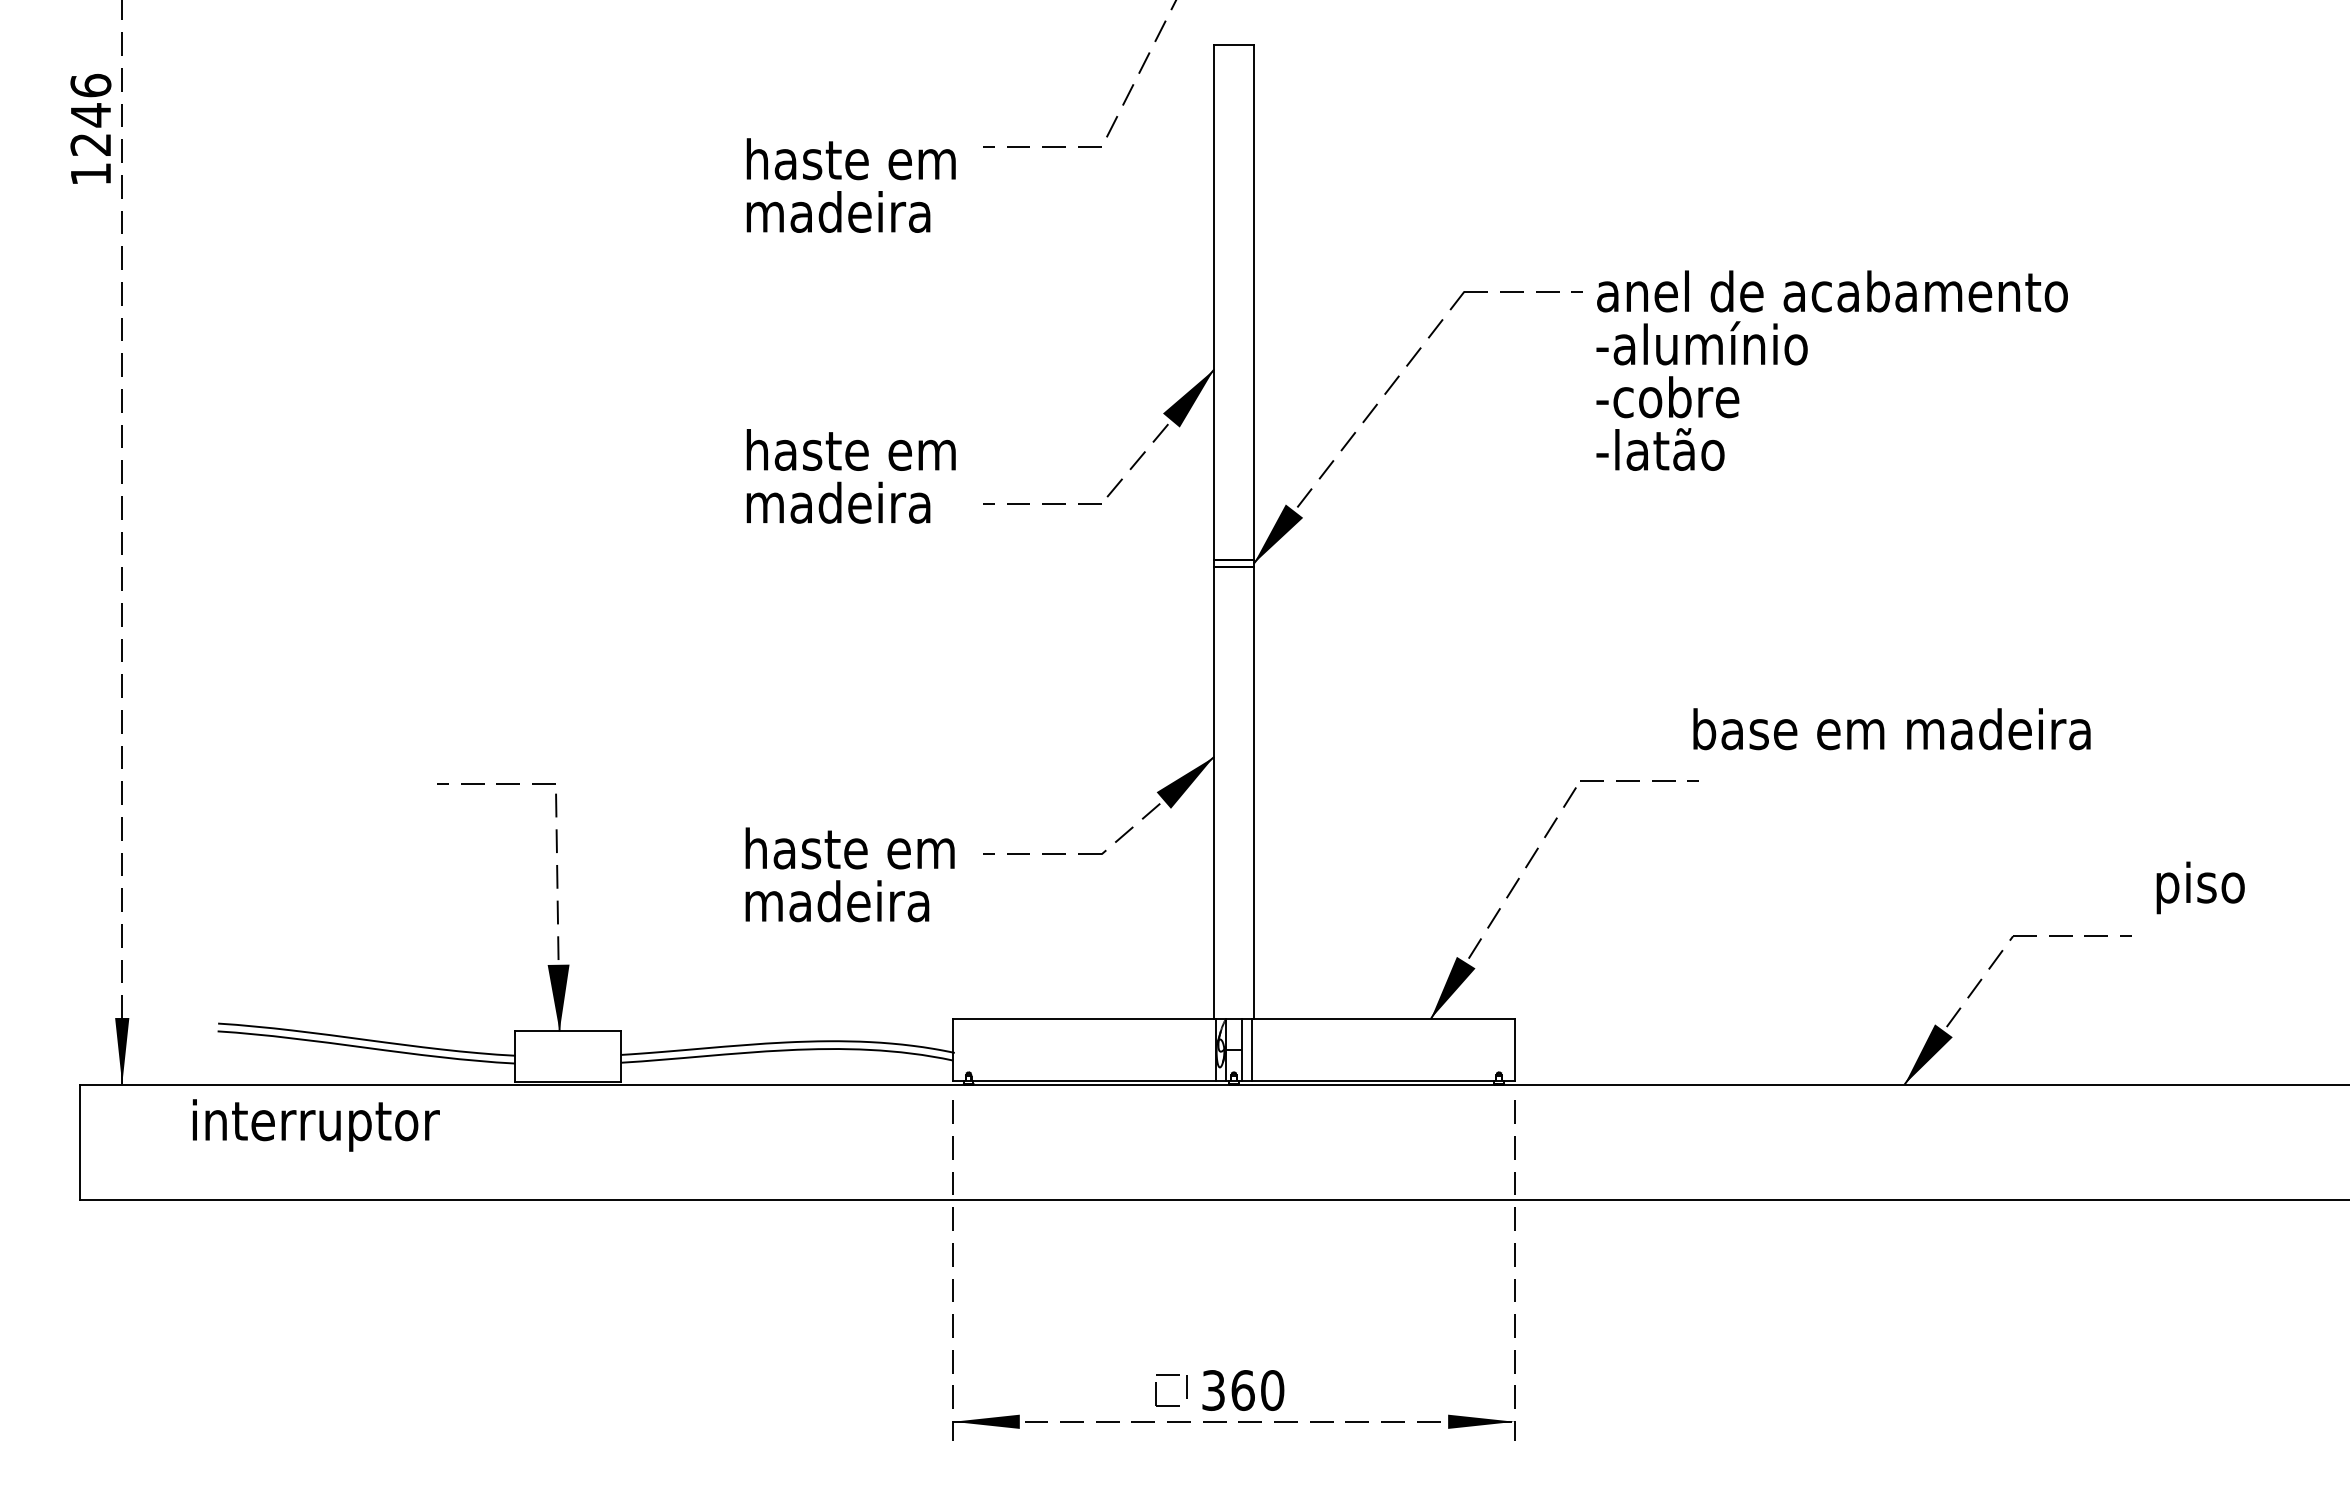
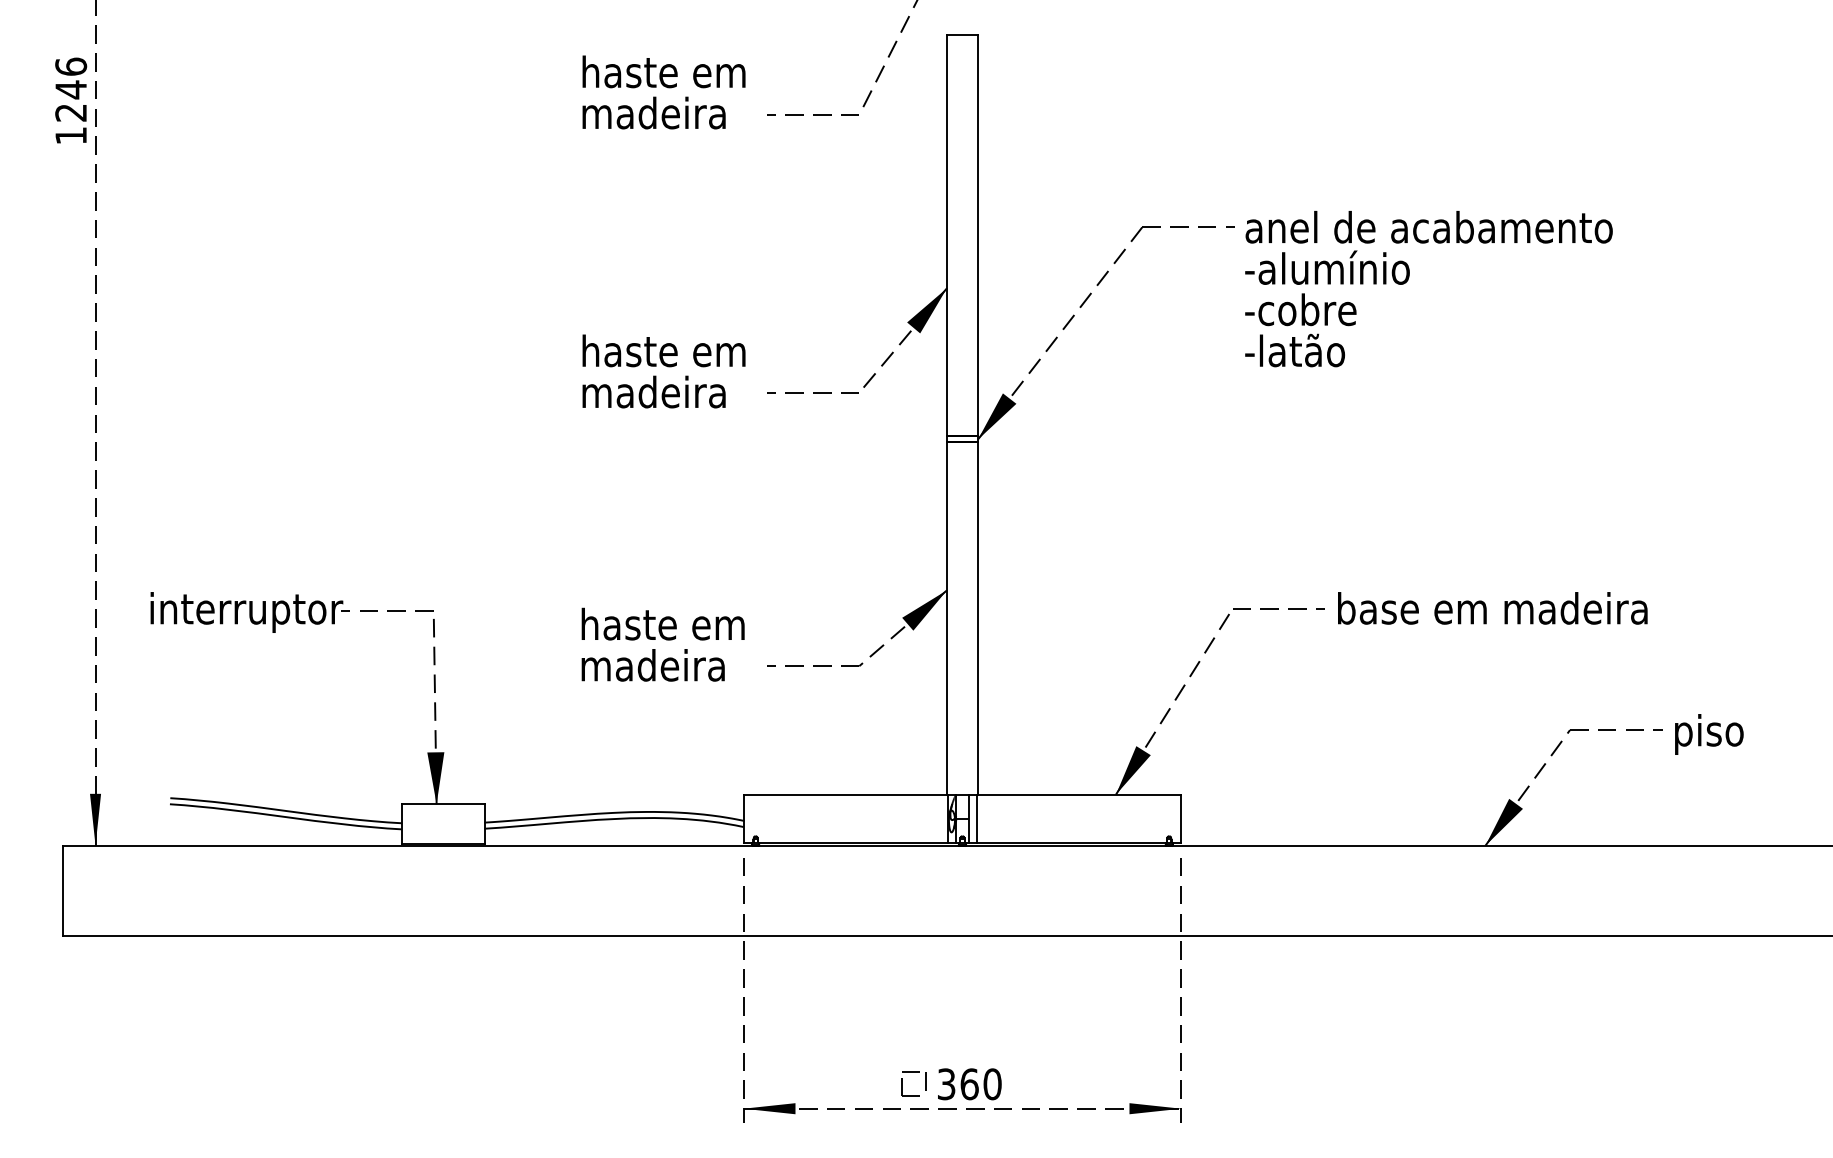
text: (850, 185) -> (663, 92), moved
text: (1891, 729) -> (1492, 608), moved
text: (849, 874) -> (662, 644), moved
text: (2200, 887) -> (1709, 734), moved
text: (315, 1125) -> (246, 612), moved

